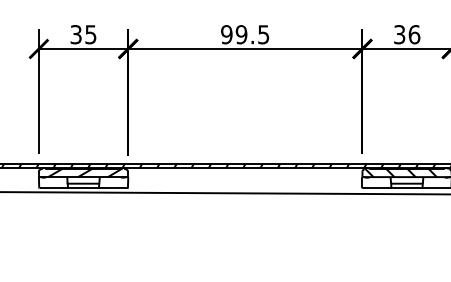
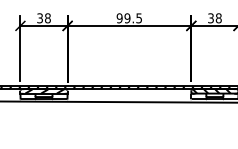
text: (90, 34) -> (47, 18), 35 -> 38
text: (413, 34) -> (218, 18), 36 -> 38

